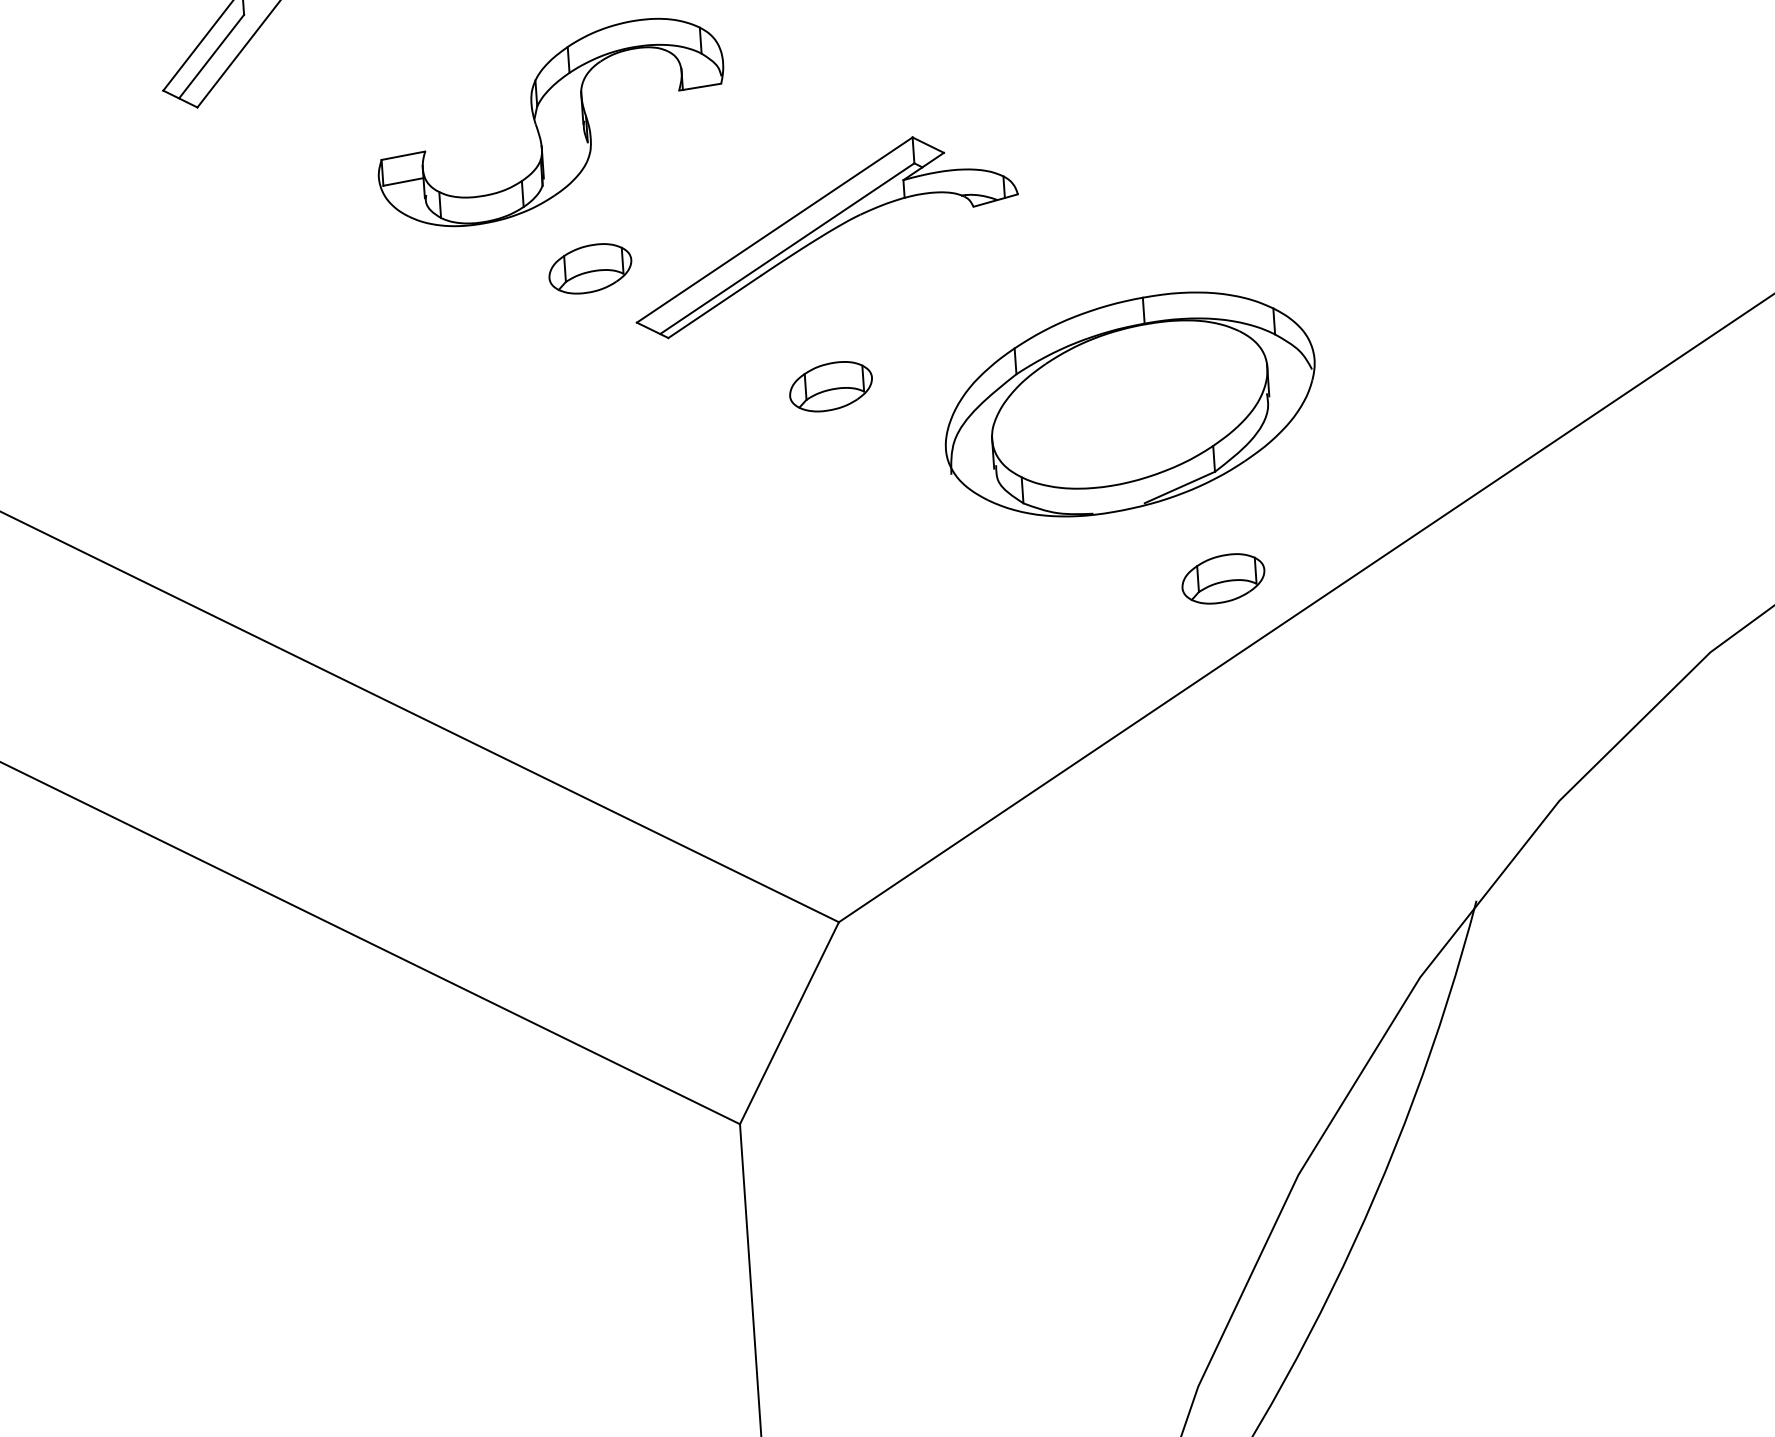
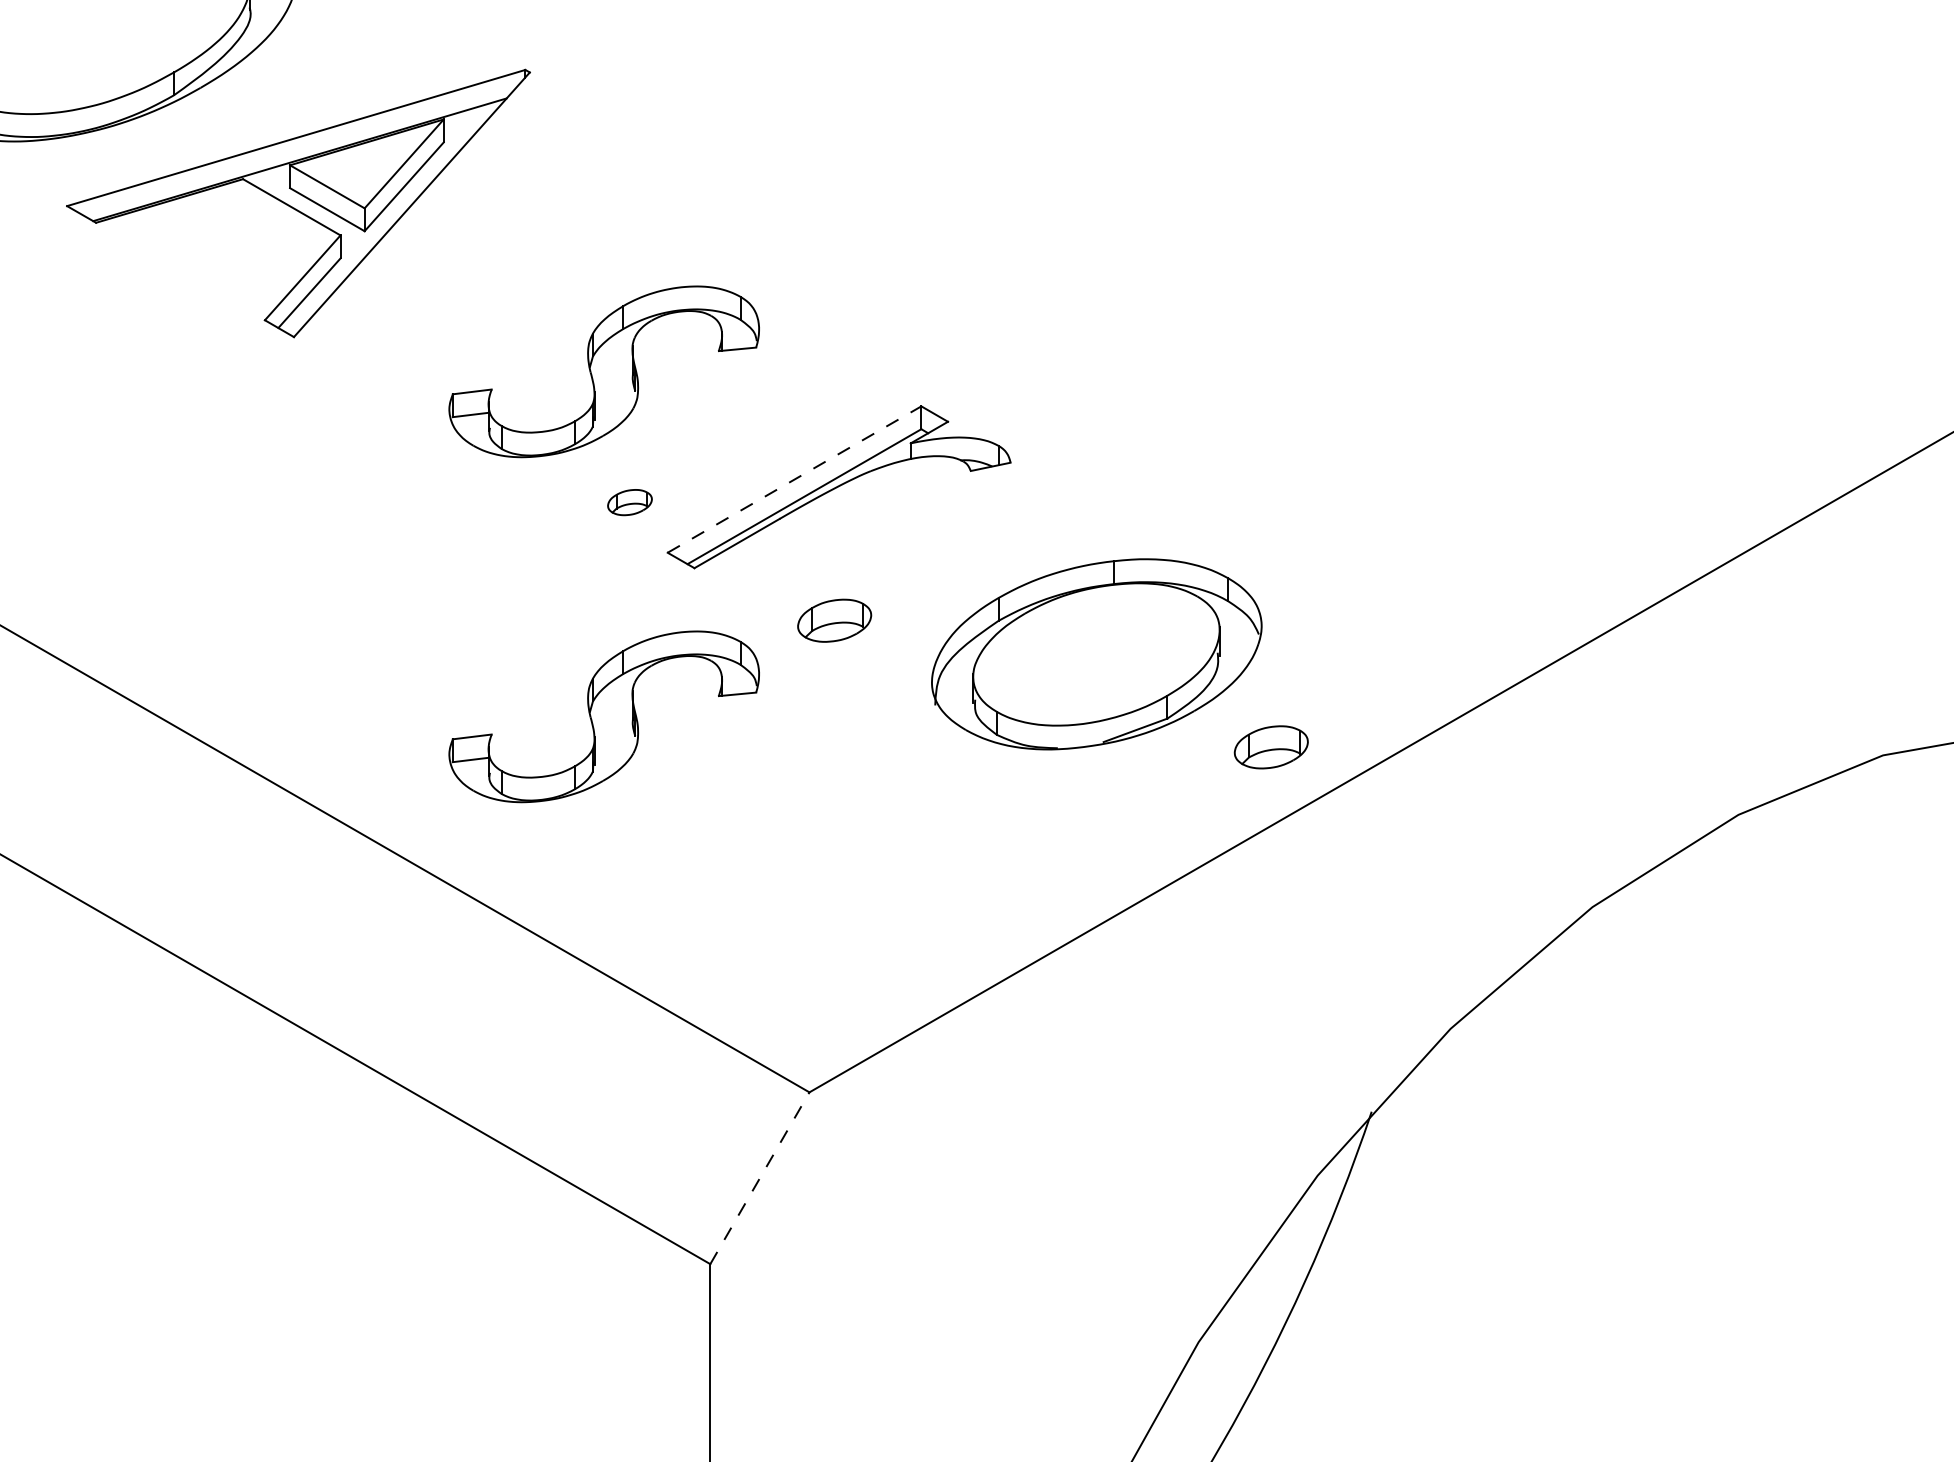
line: (774, 229) -> (794, 479), solid -> dashed
part: (589, 268) -> (629, 502), size x0.6
part: (576, 512) -> (603, 716), added
part: (1222, 579) -> (1270, 747), moved
line: (790, 1022) -> (760, 1177), solid -> dashed

